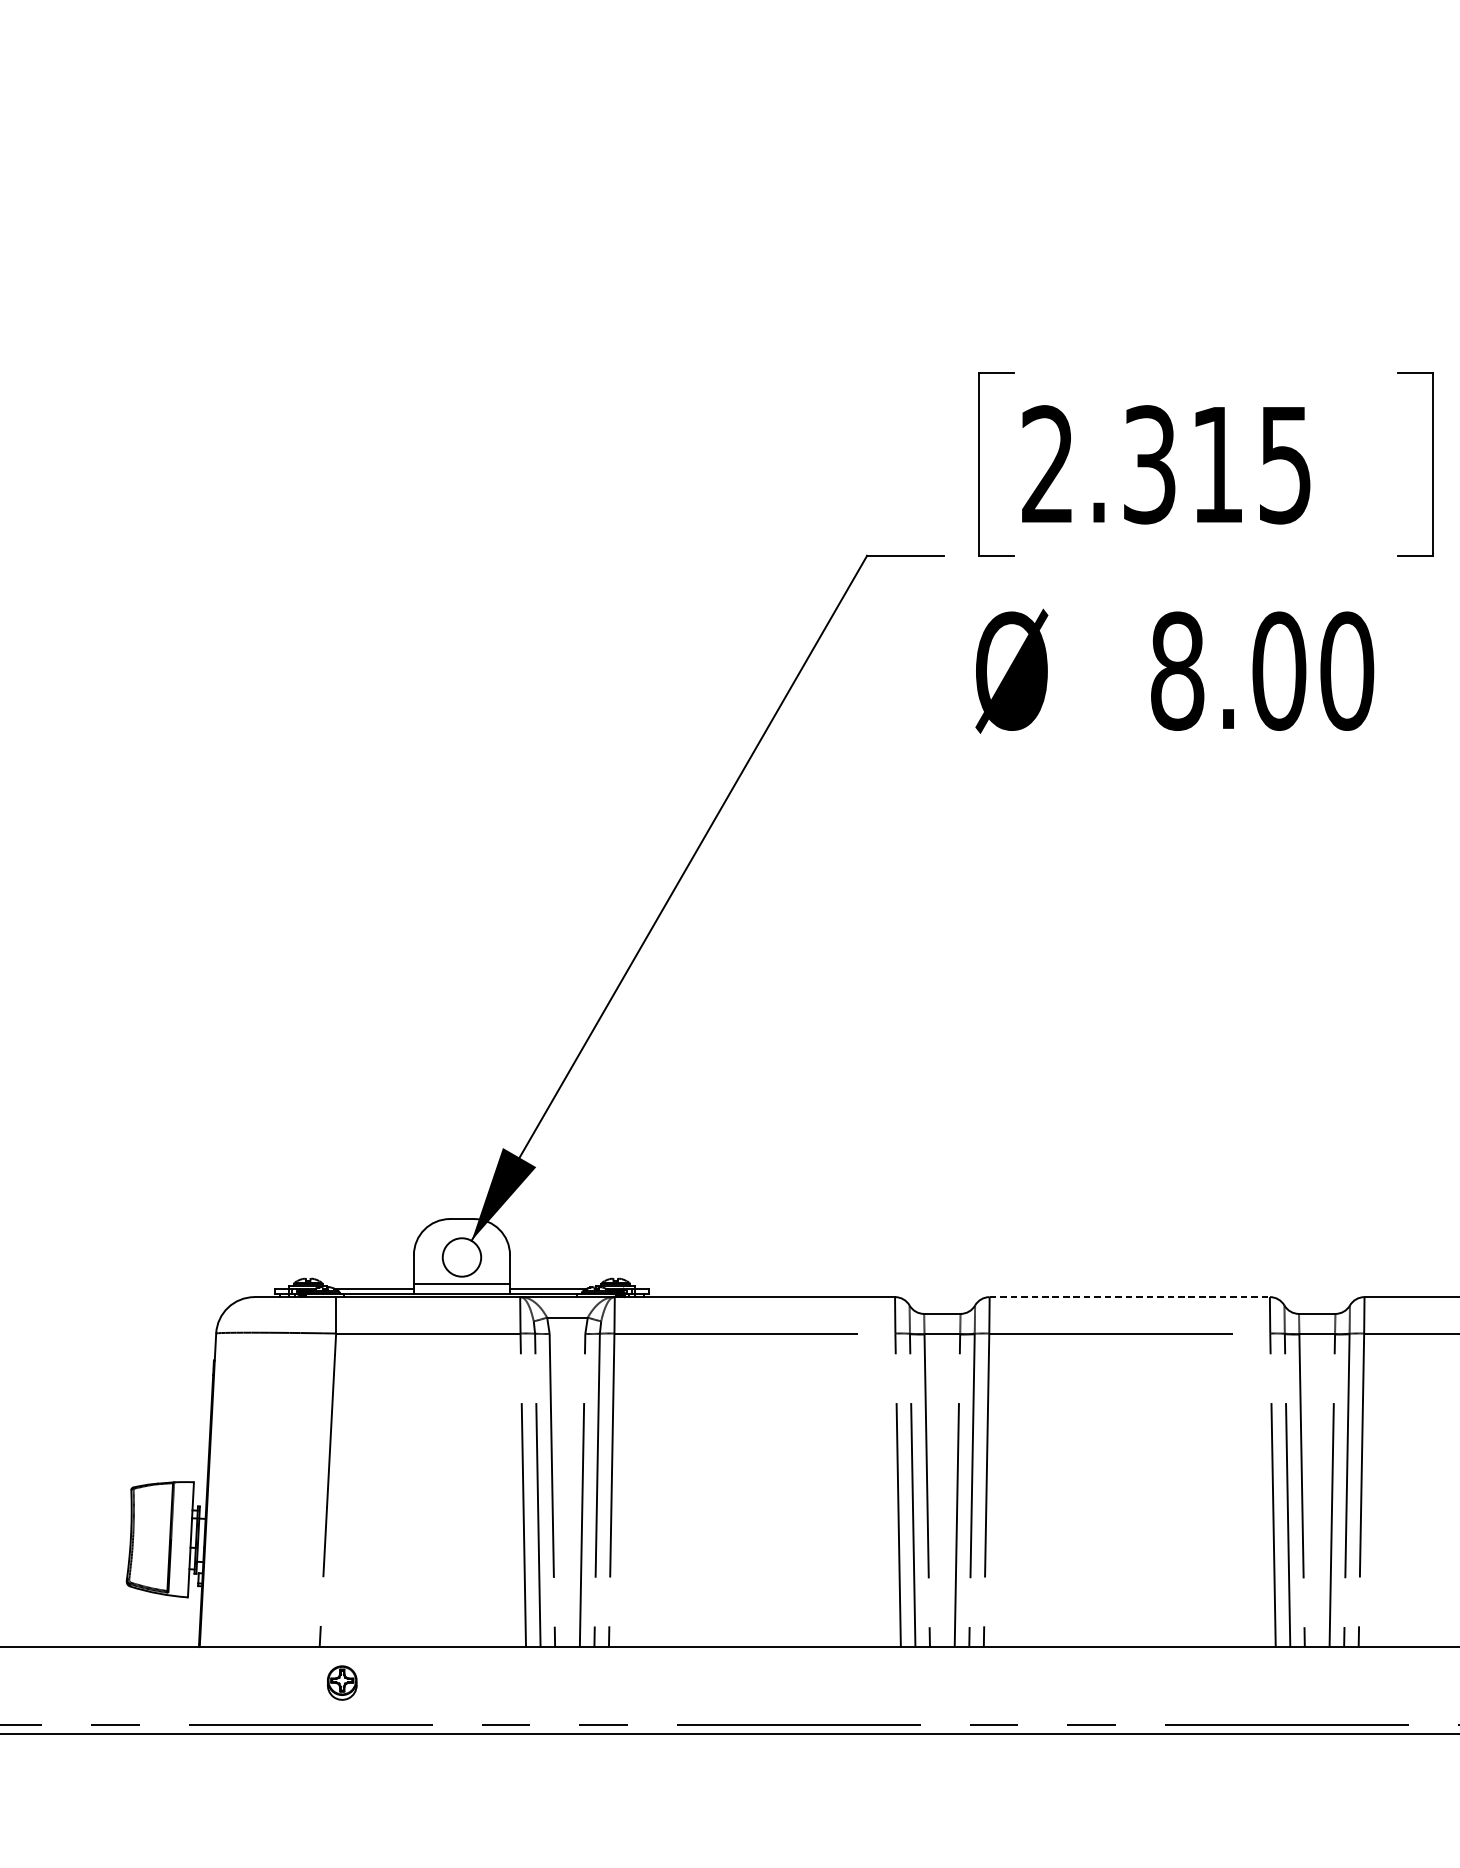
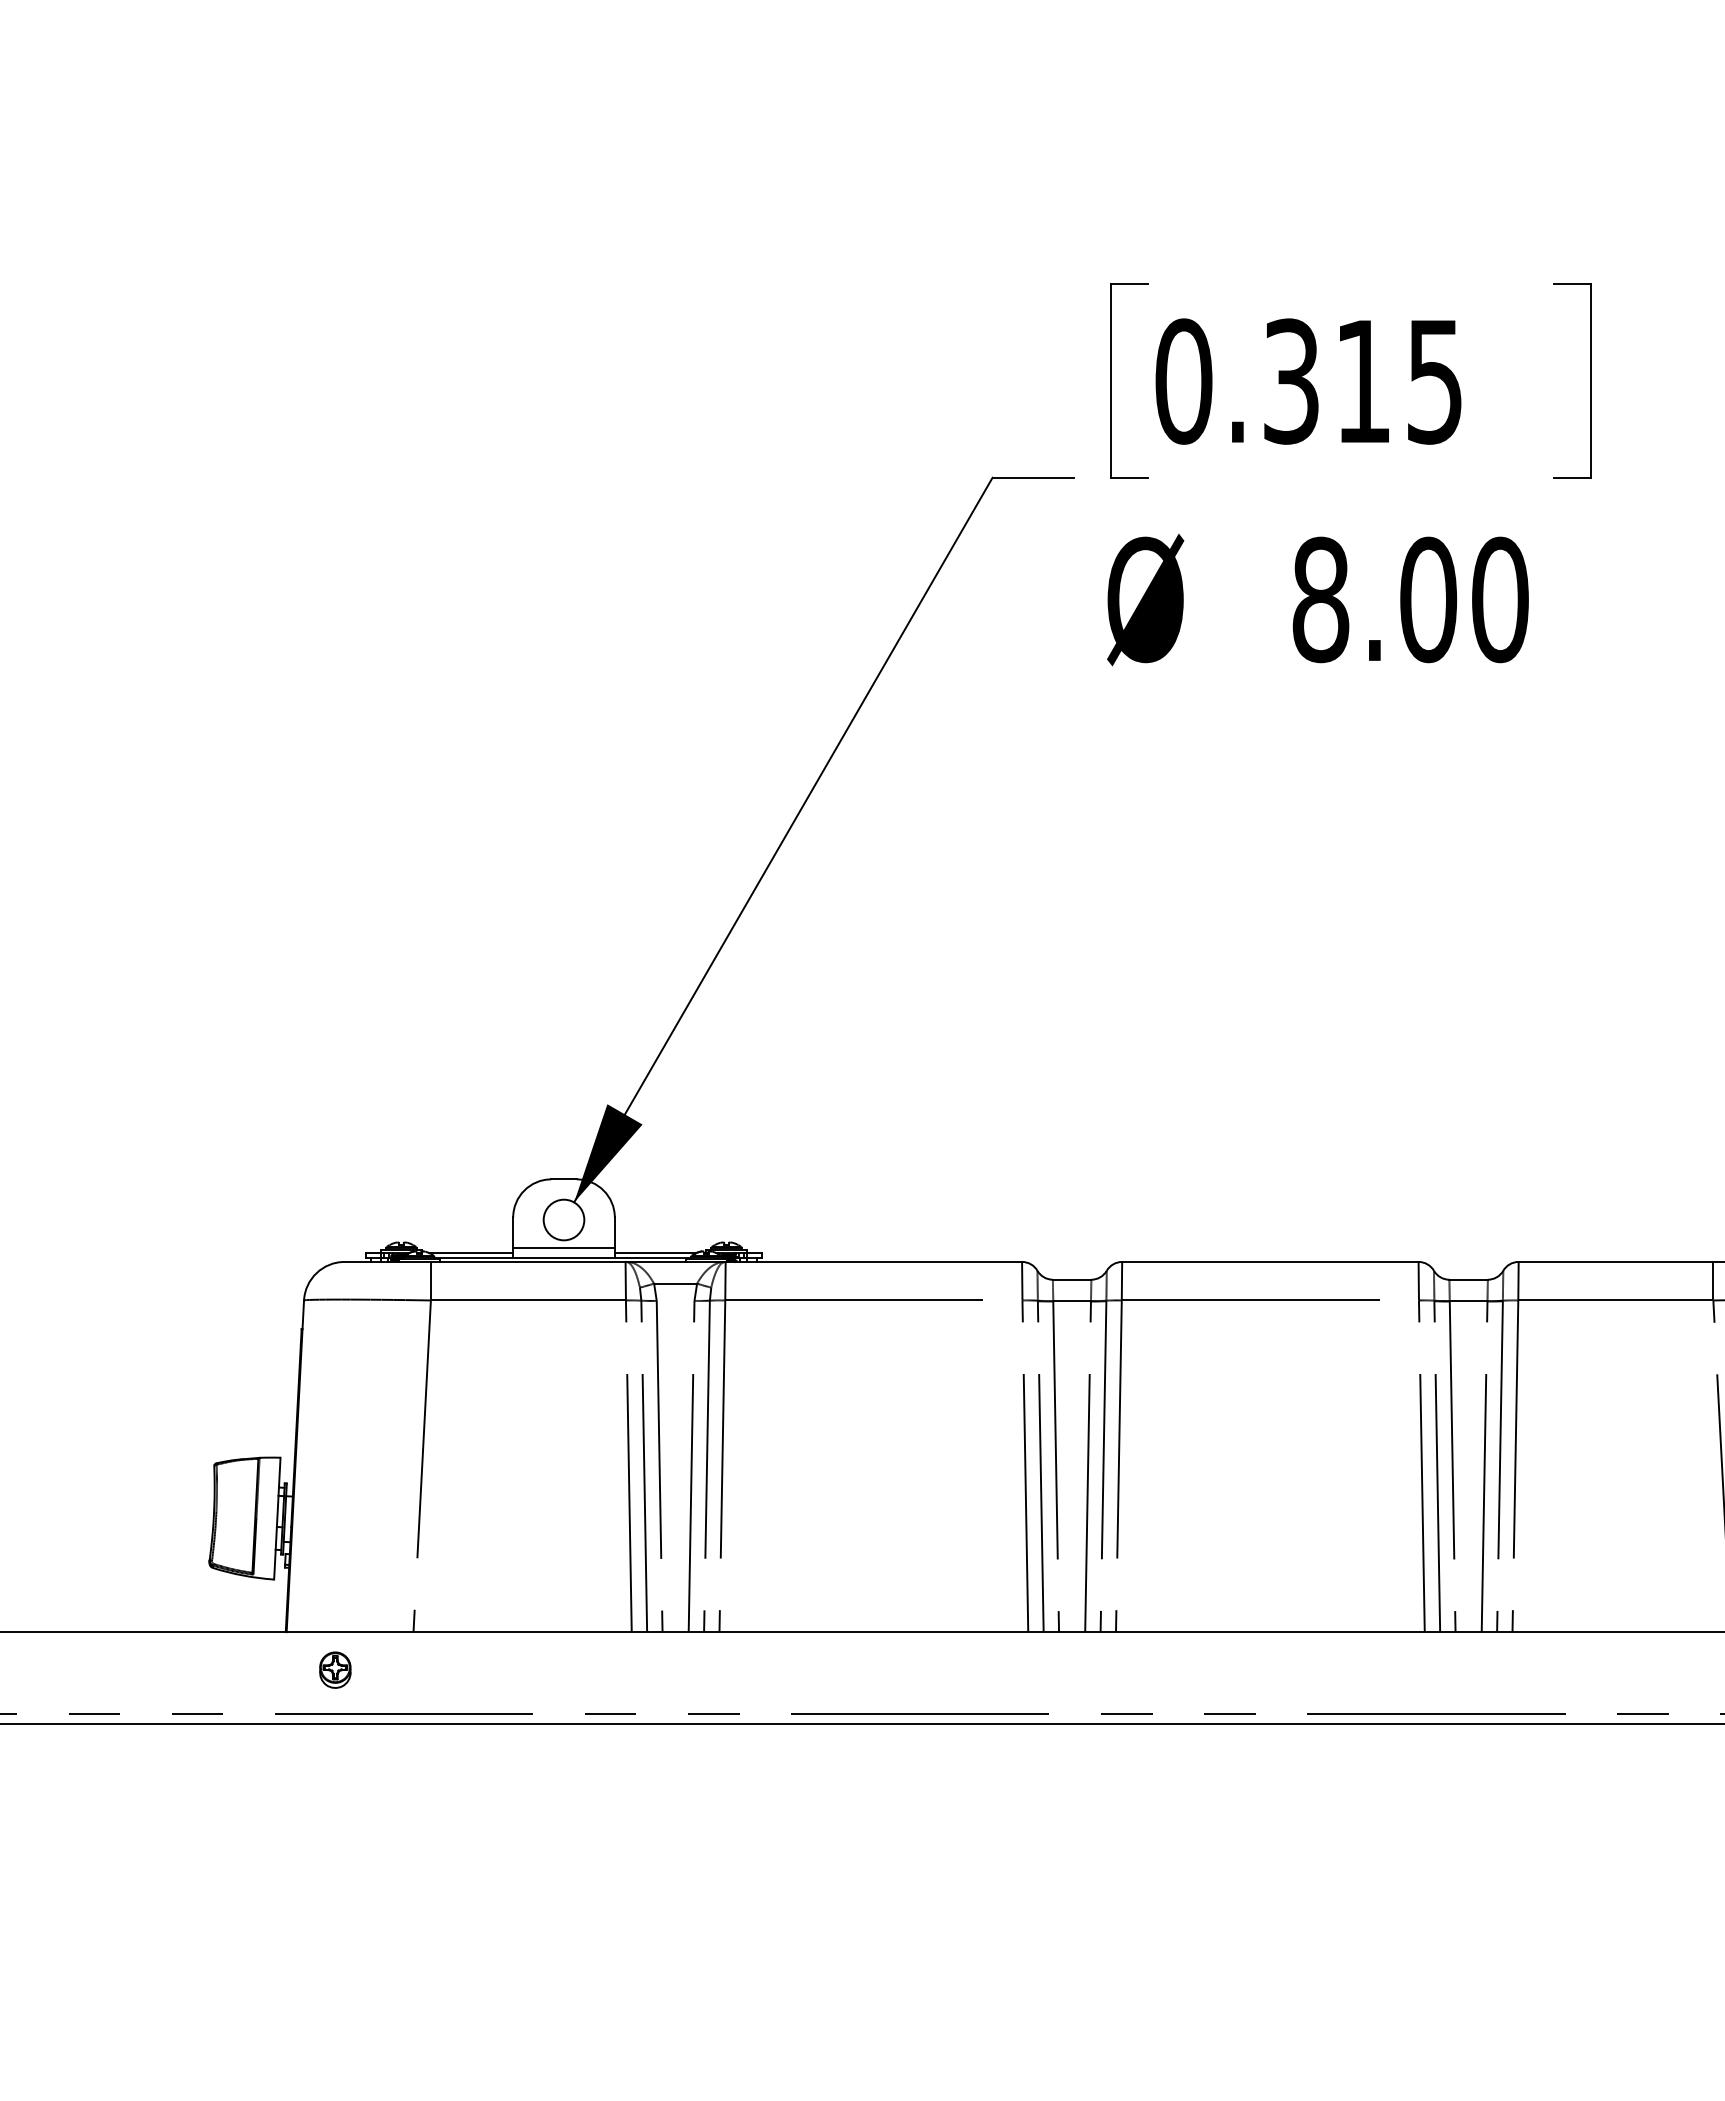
text: (1047, 464) -> (1183, 381), 2.315 -> 0.315
line: (1129, 1296) -> (1270, 1261), dashed -> solid
part: (342, 1682) -> (335, 1669), moved

